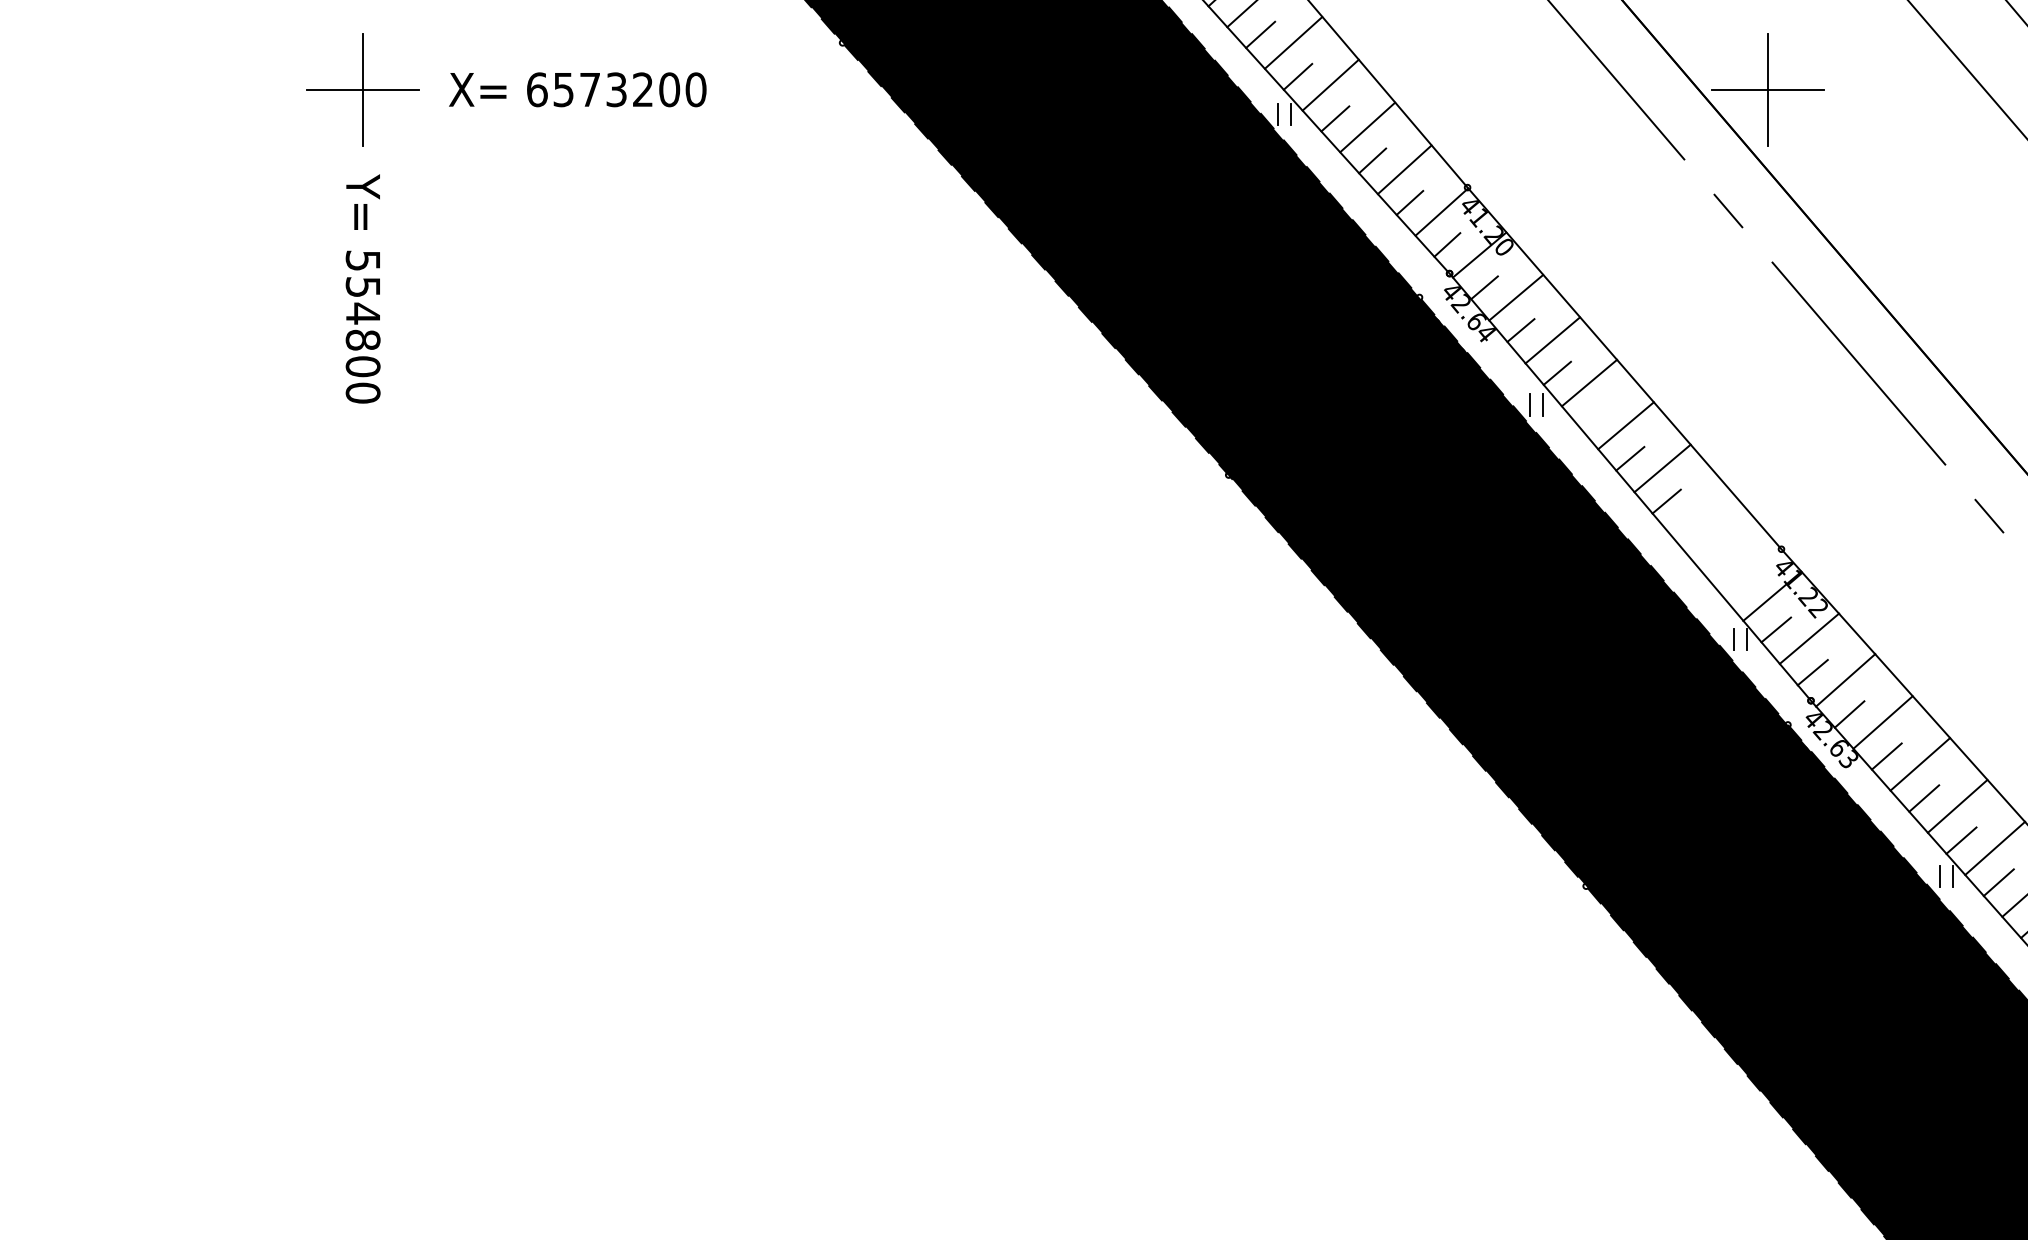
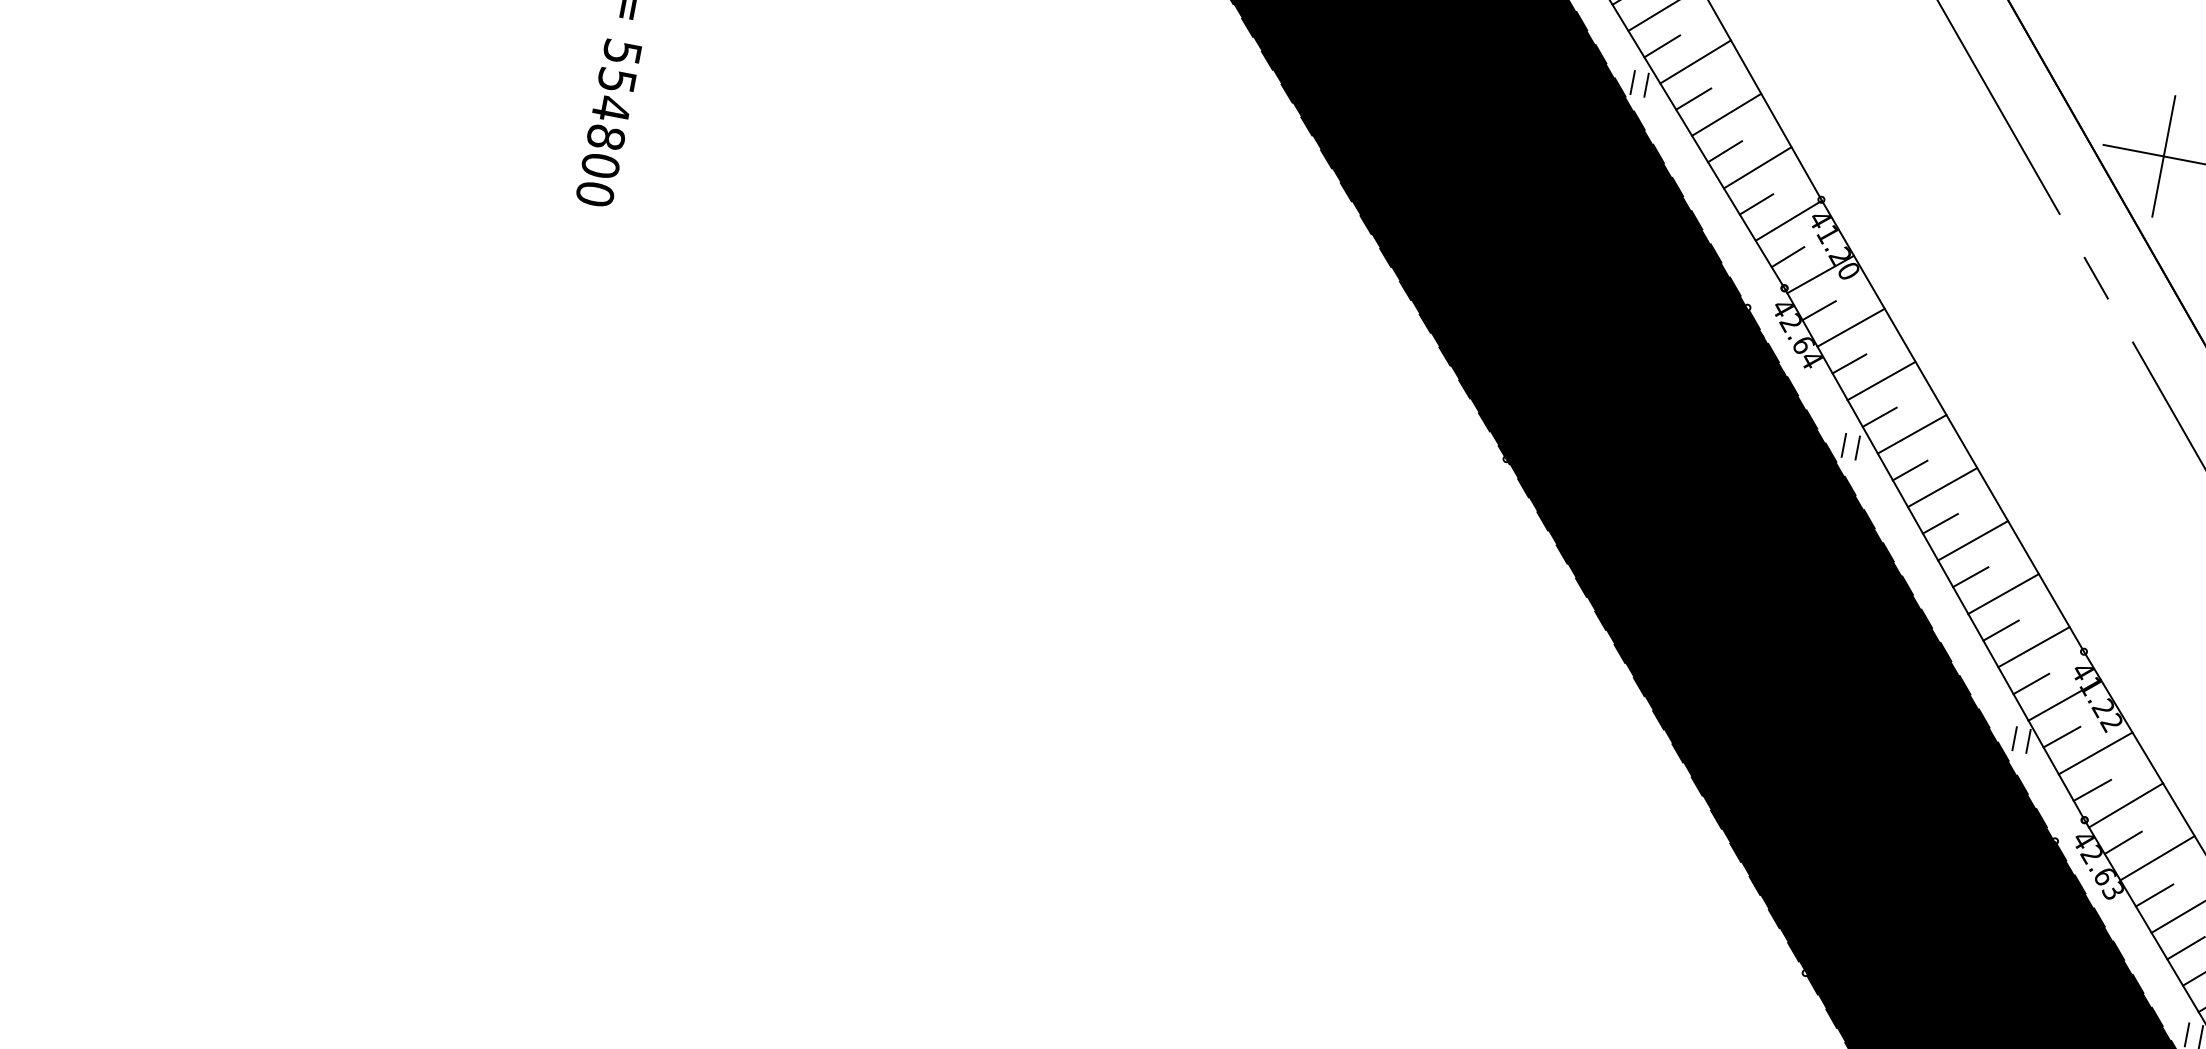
line: (1593, 415) -> (1909, 469), added
line: (1698, 511) -> (2002, 594), added
line: (1703, 544) -> (2001, 630), added
line: (1735, 553) -> (2033, 646), added
line: (1739, 587) -> (2031, 684), added

